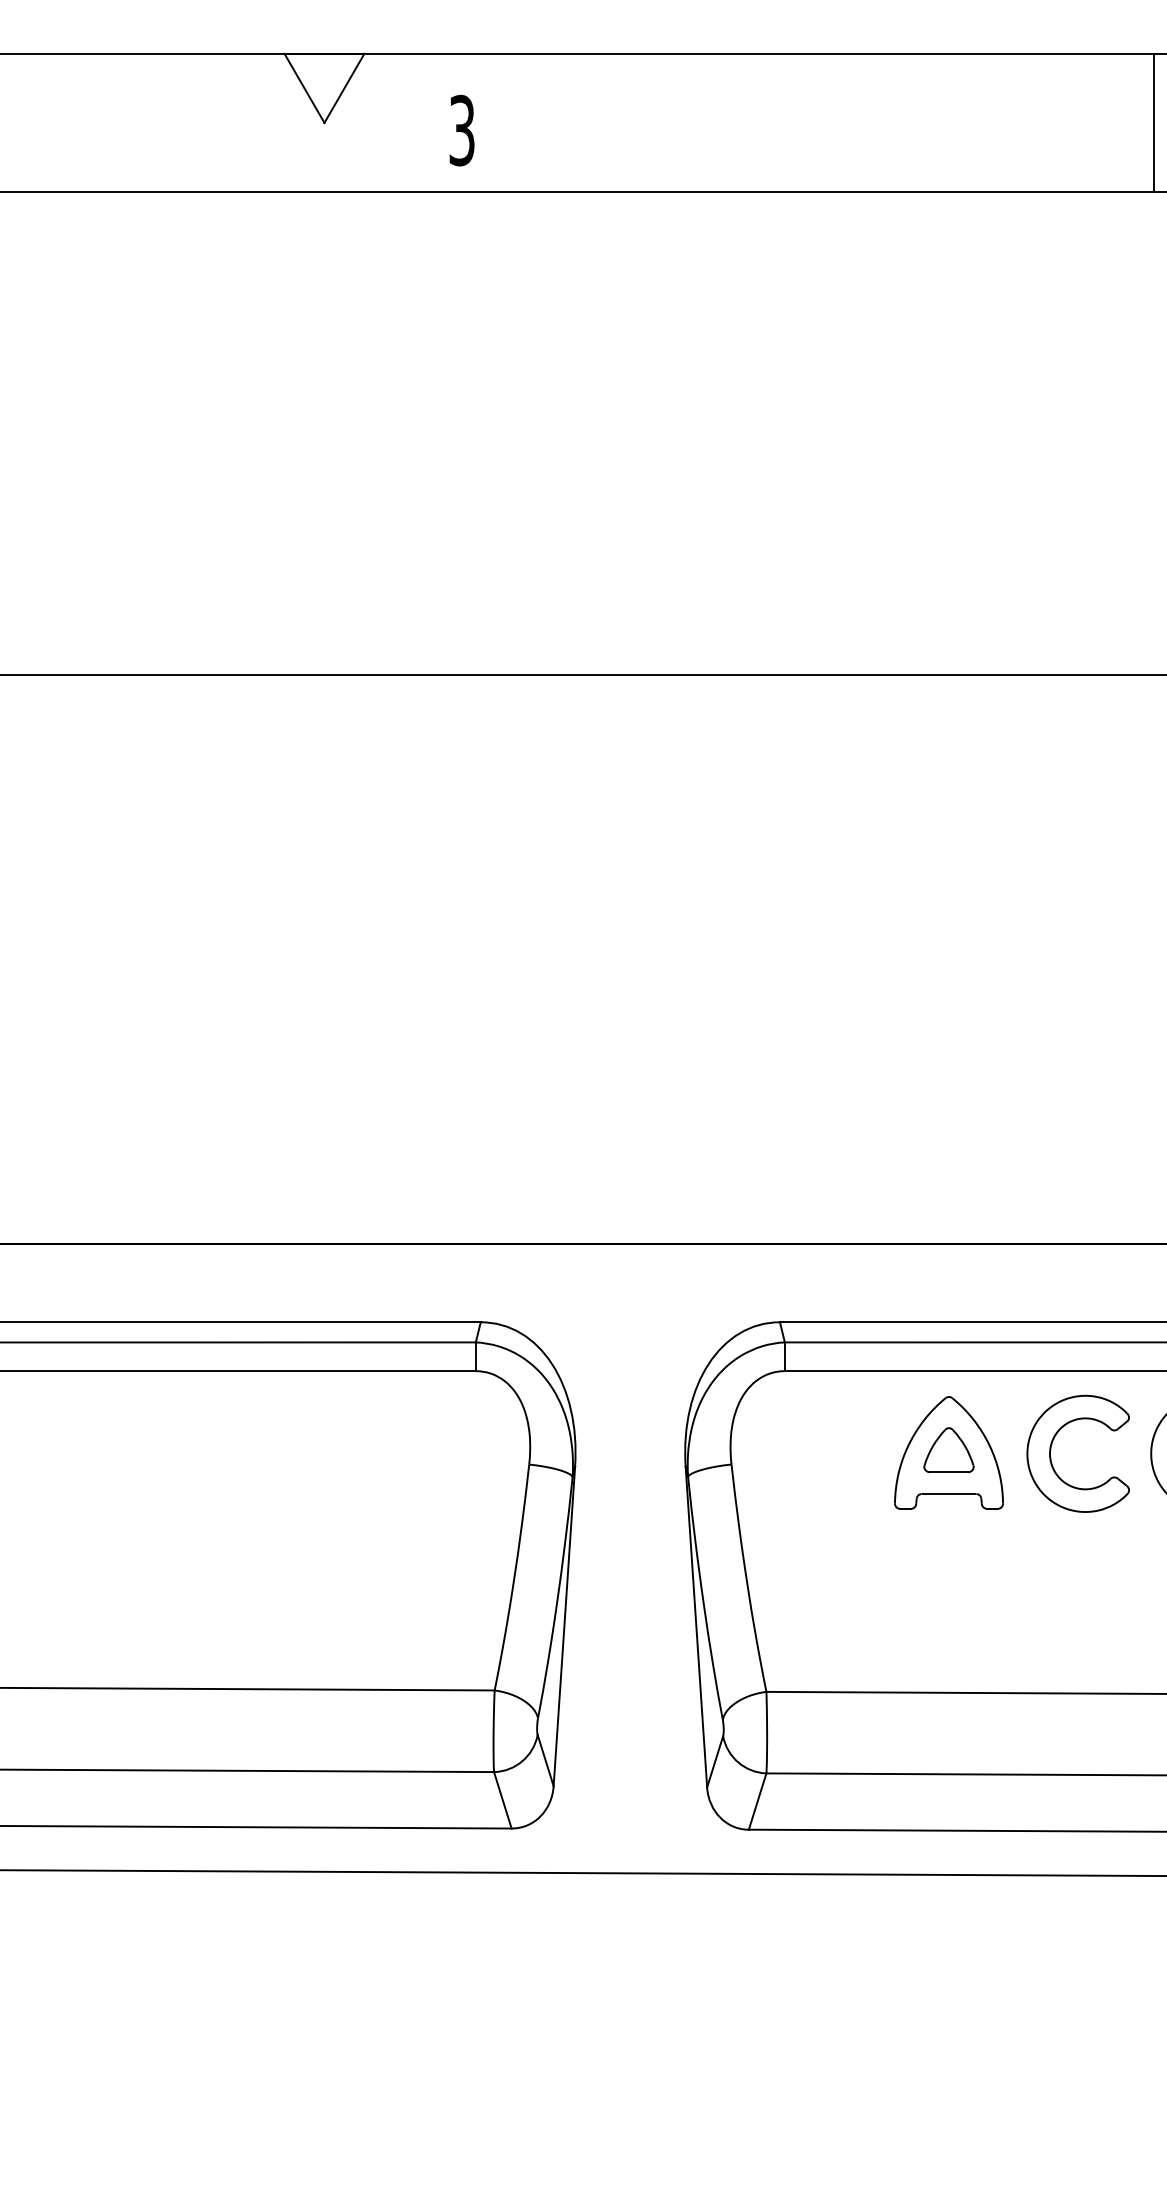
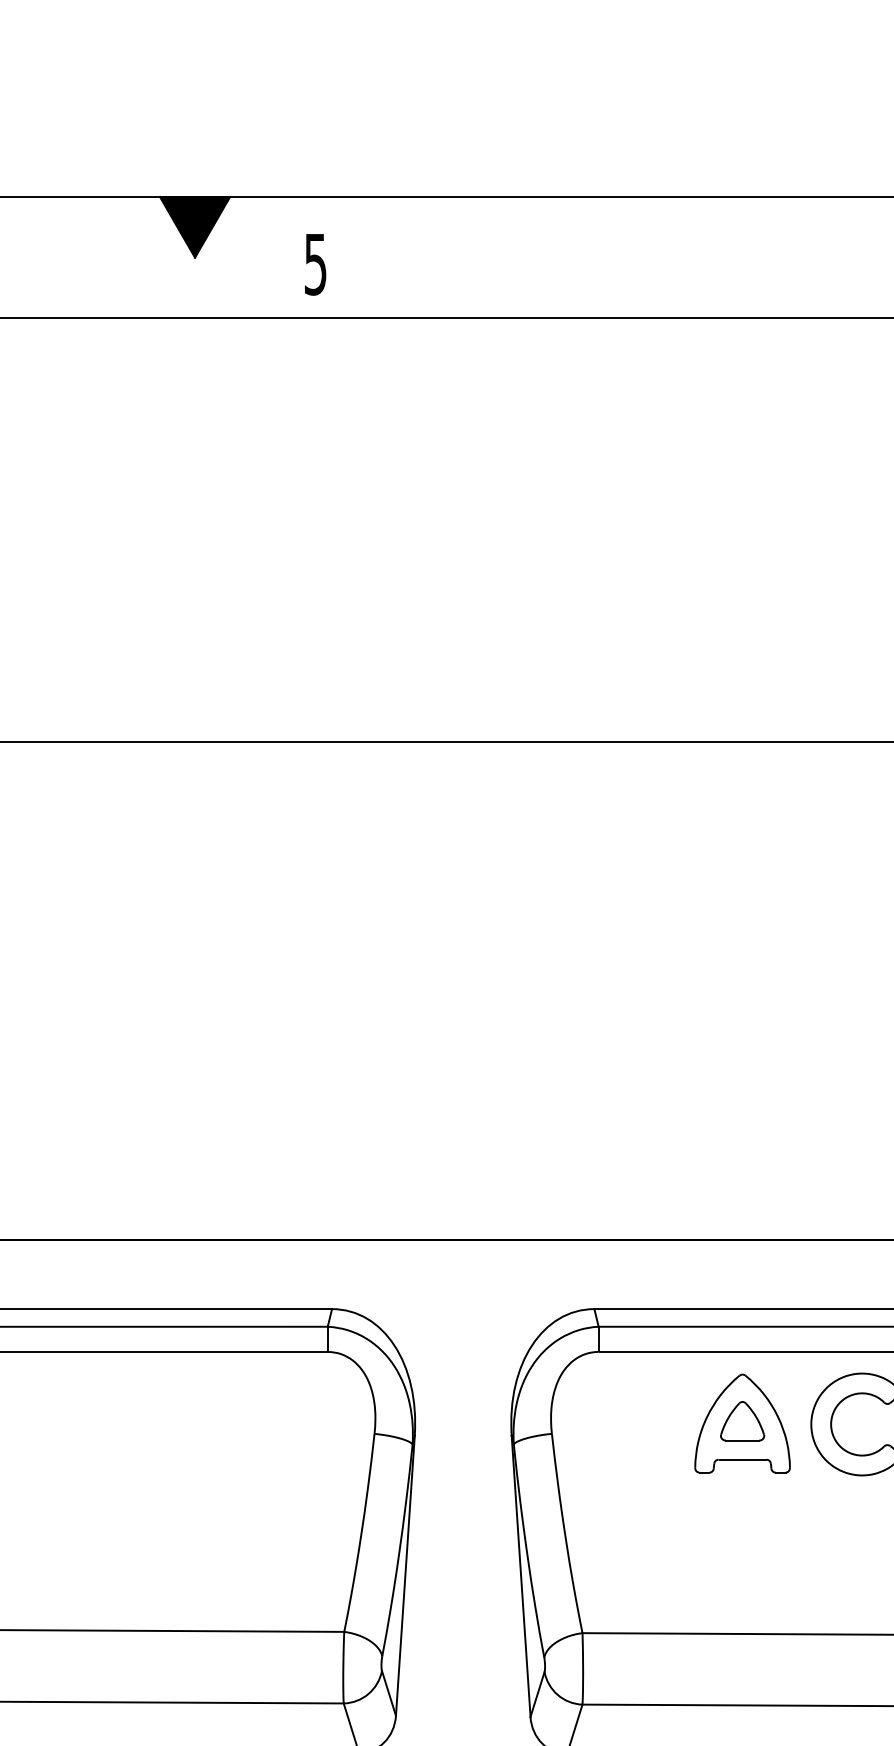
fill: (324, 87) -> (195, 226), added
text: (462, 129) -> (316, 263), 3 -> 5

